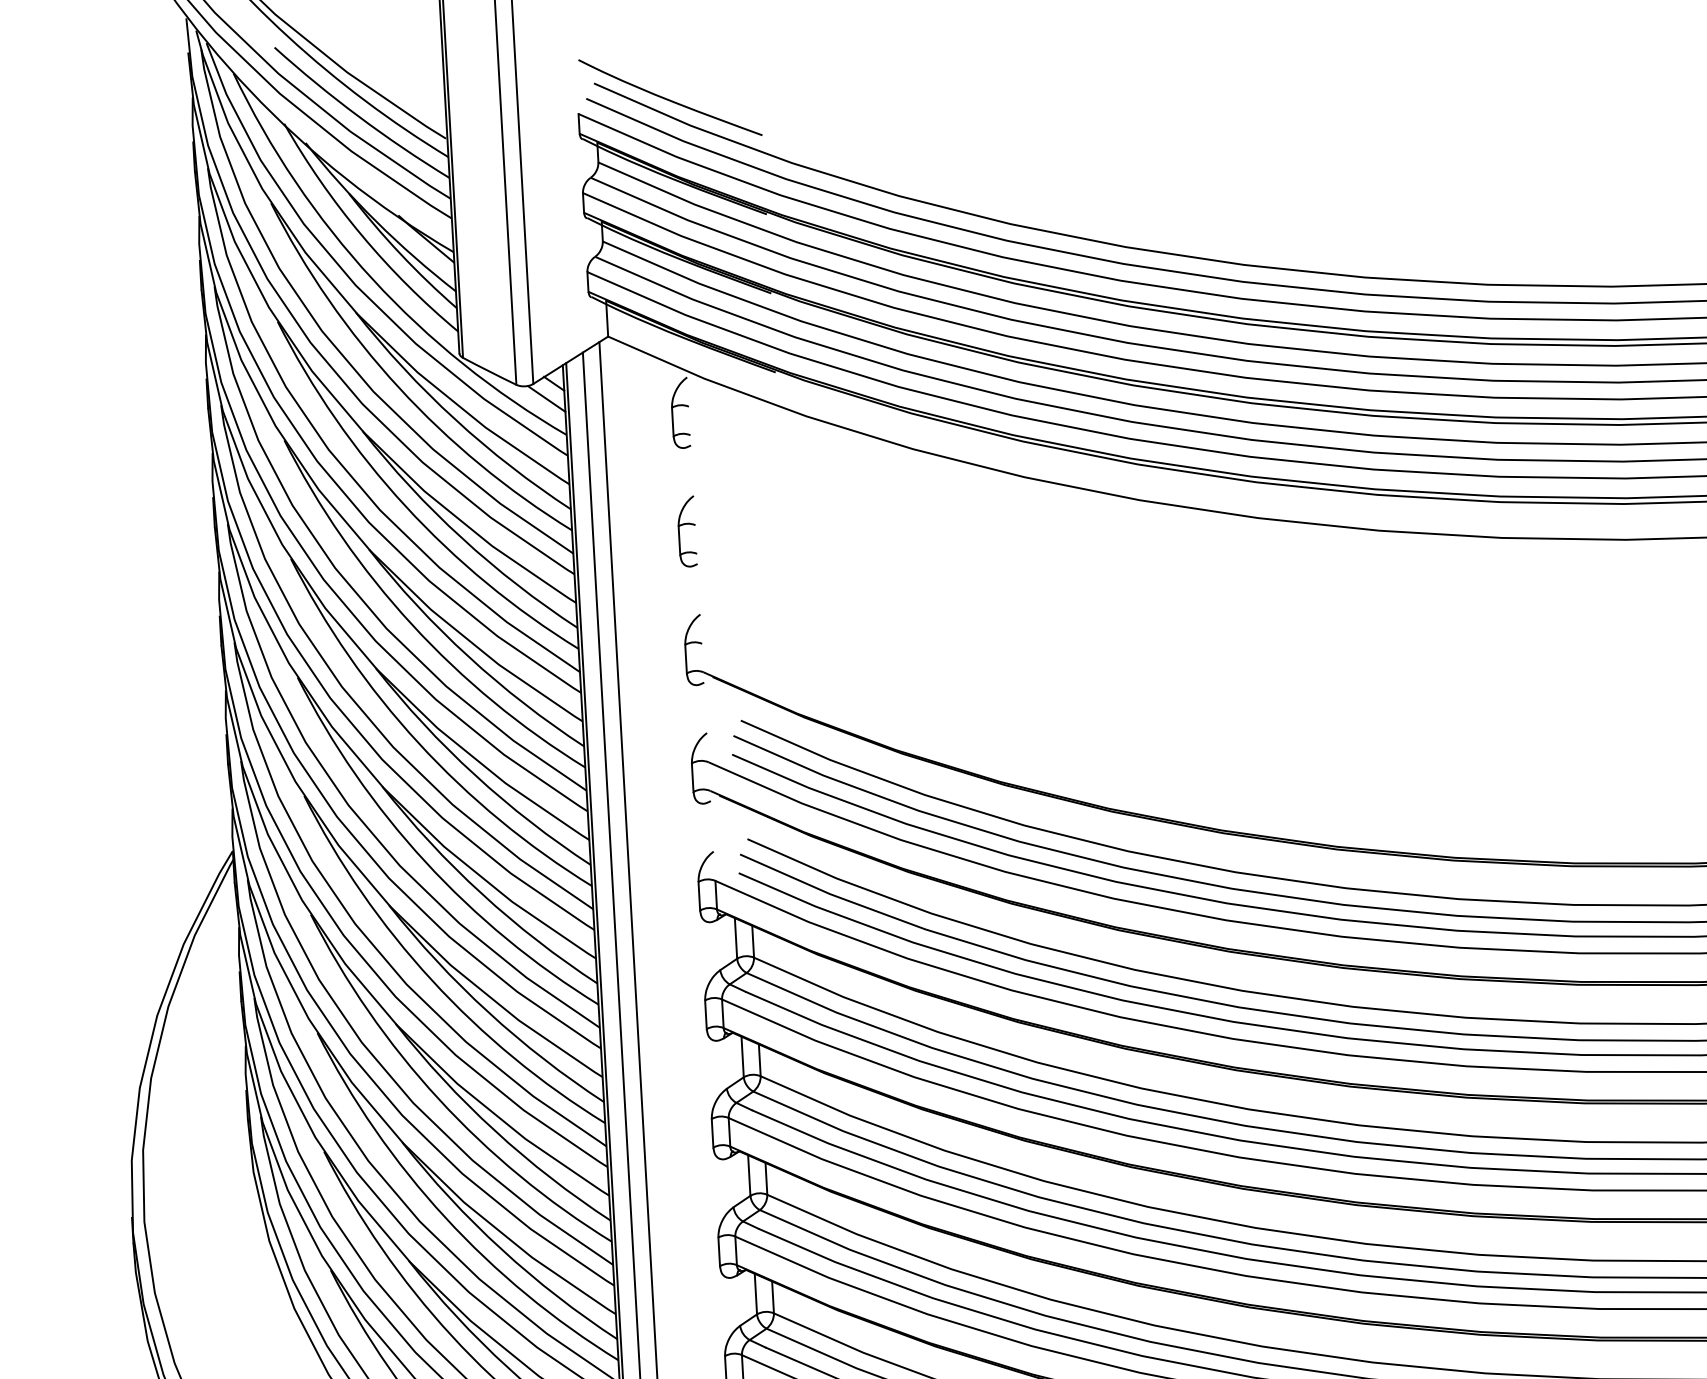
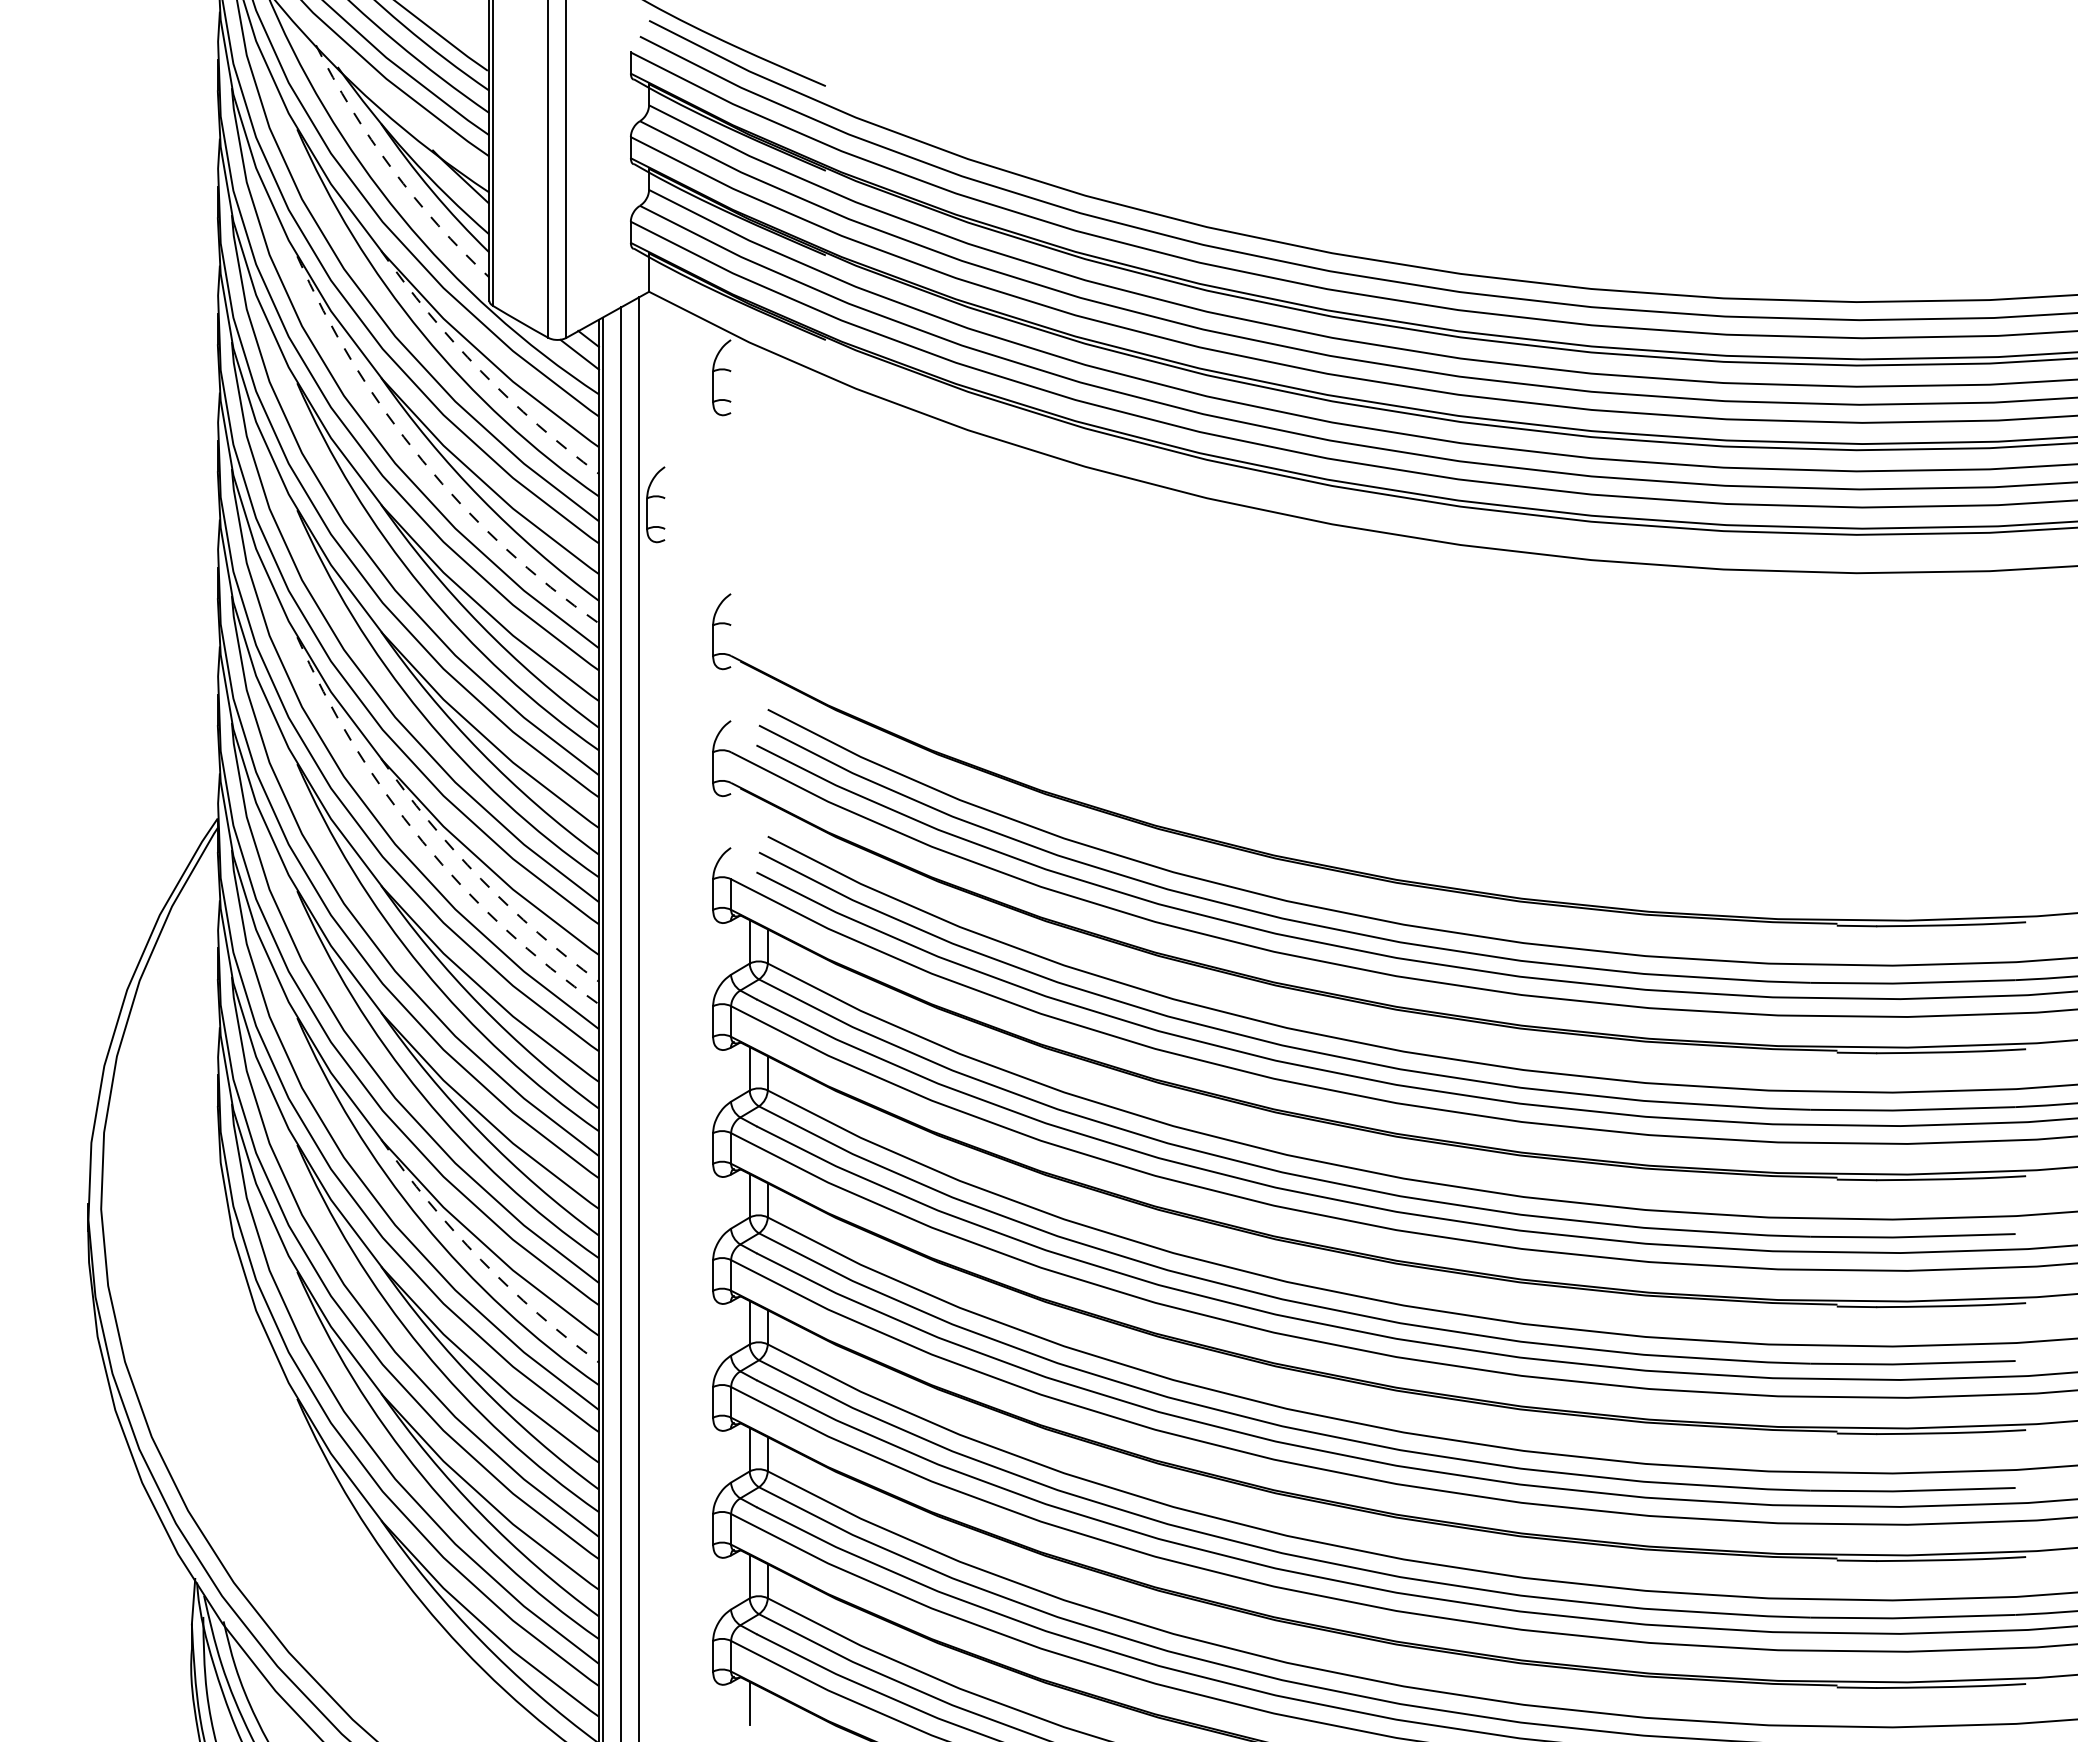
arc: (362, 235) -> (392, 169), solid -> dashed
arc: (455, 419) -> (481, 371), solid -> dashed
arc: (405, 505) -> (422, 460), solid -> dashed
part: (686, 524) -> (655, 497), moved
arc: (425, 861) -> (422, 841), solid -> dashed
arc: (482, 894) -> (481, 879), solid -> dashed
arc: (502, 1249) -> (481, 1259), solid -> dashed

